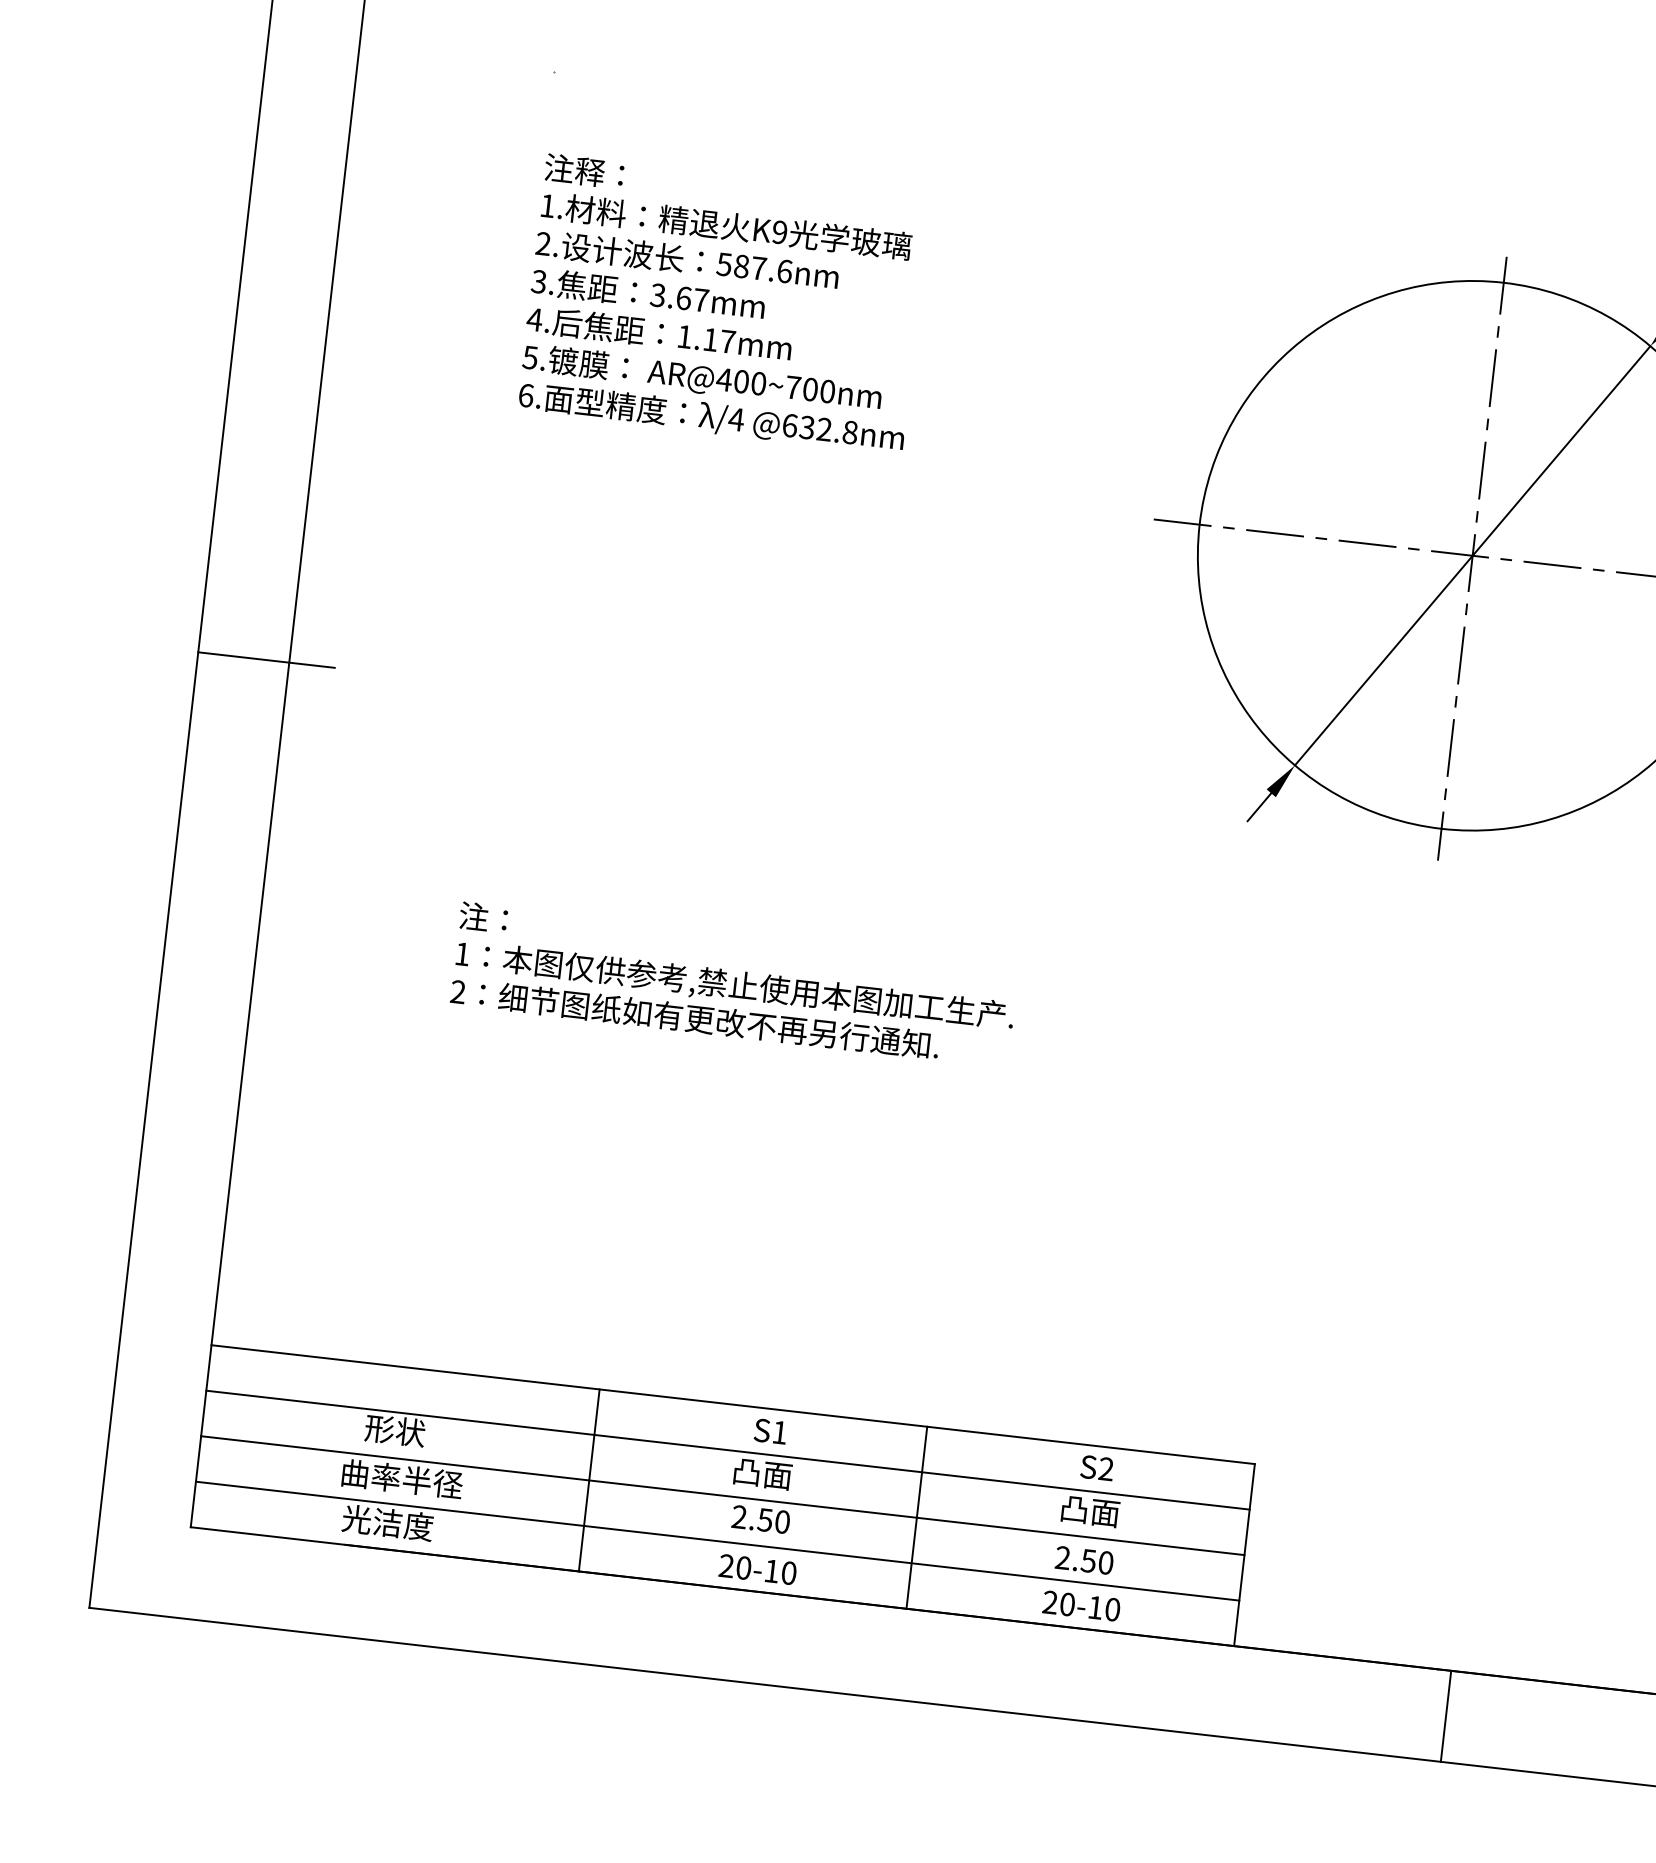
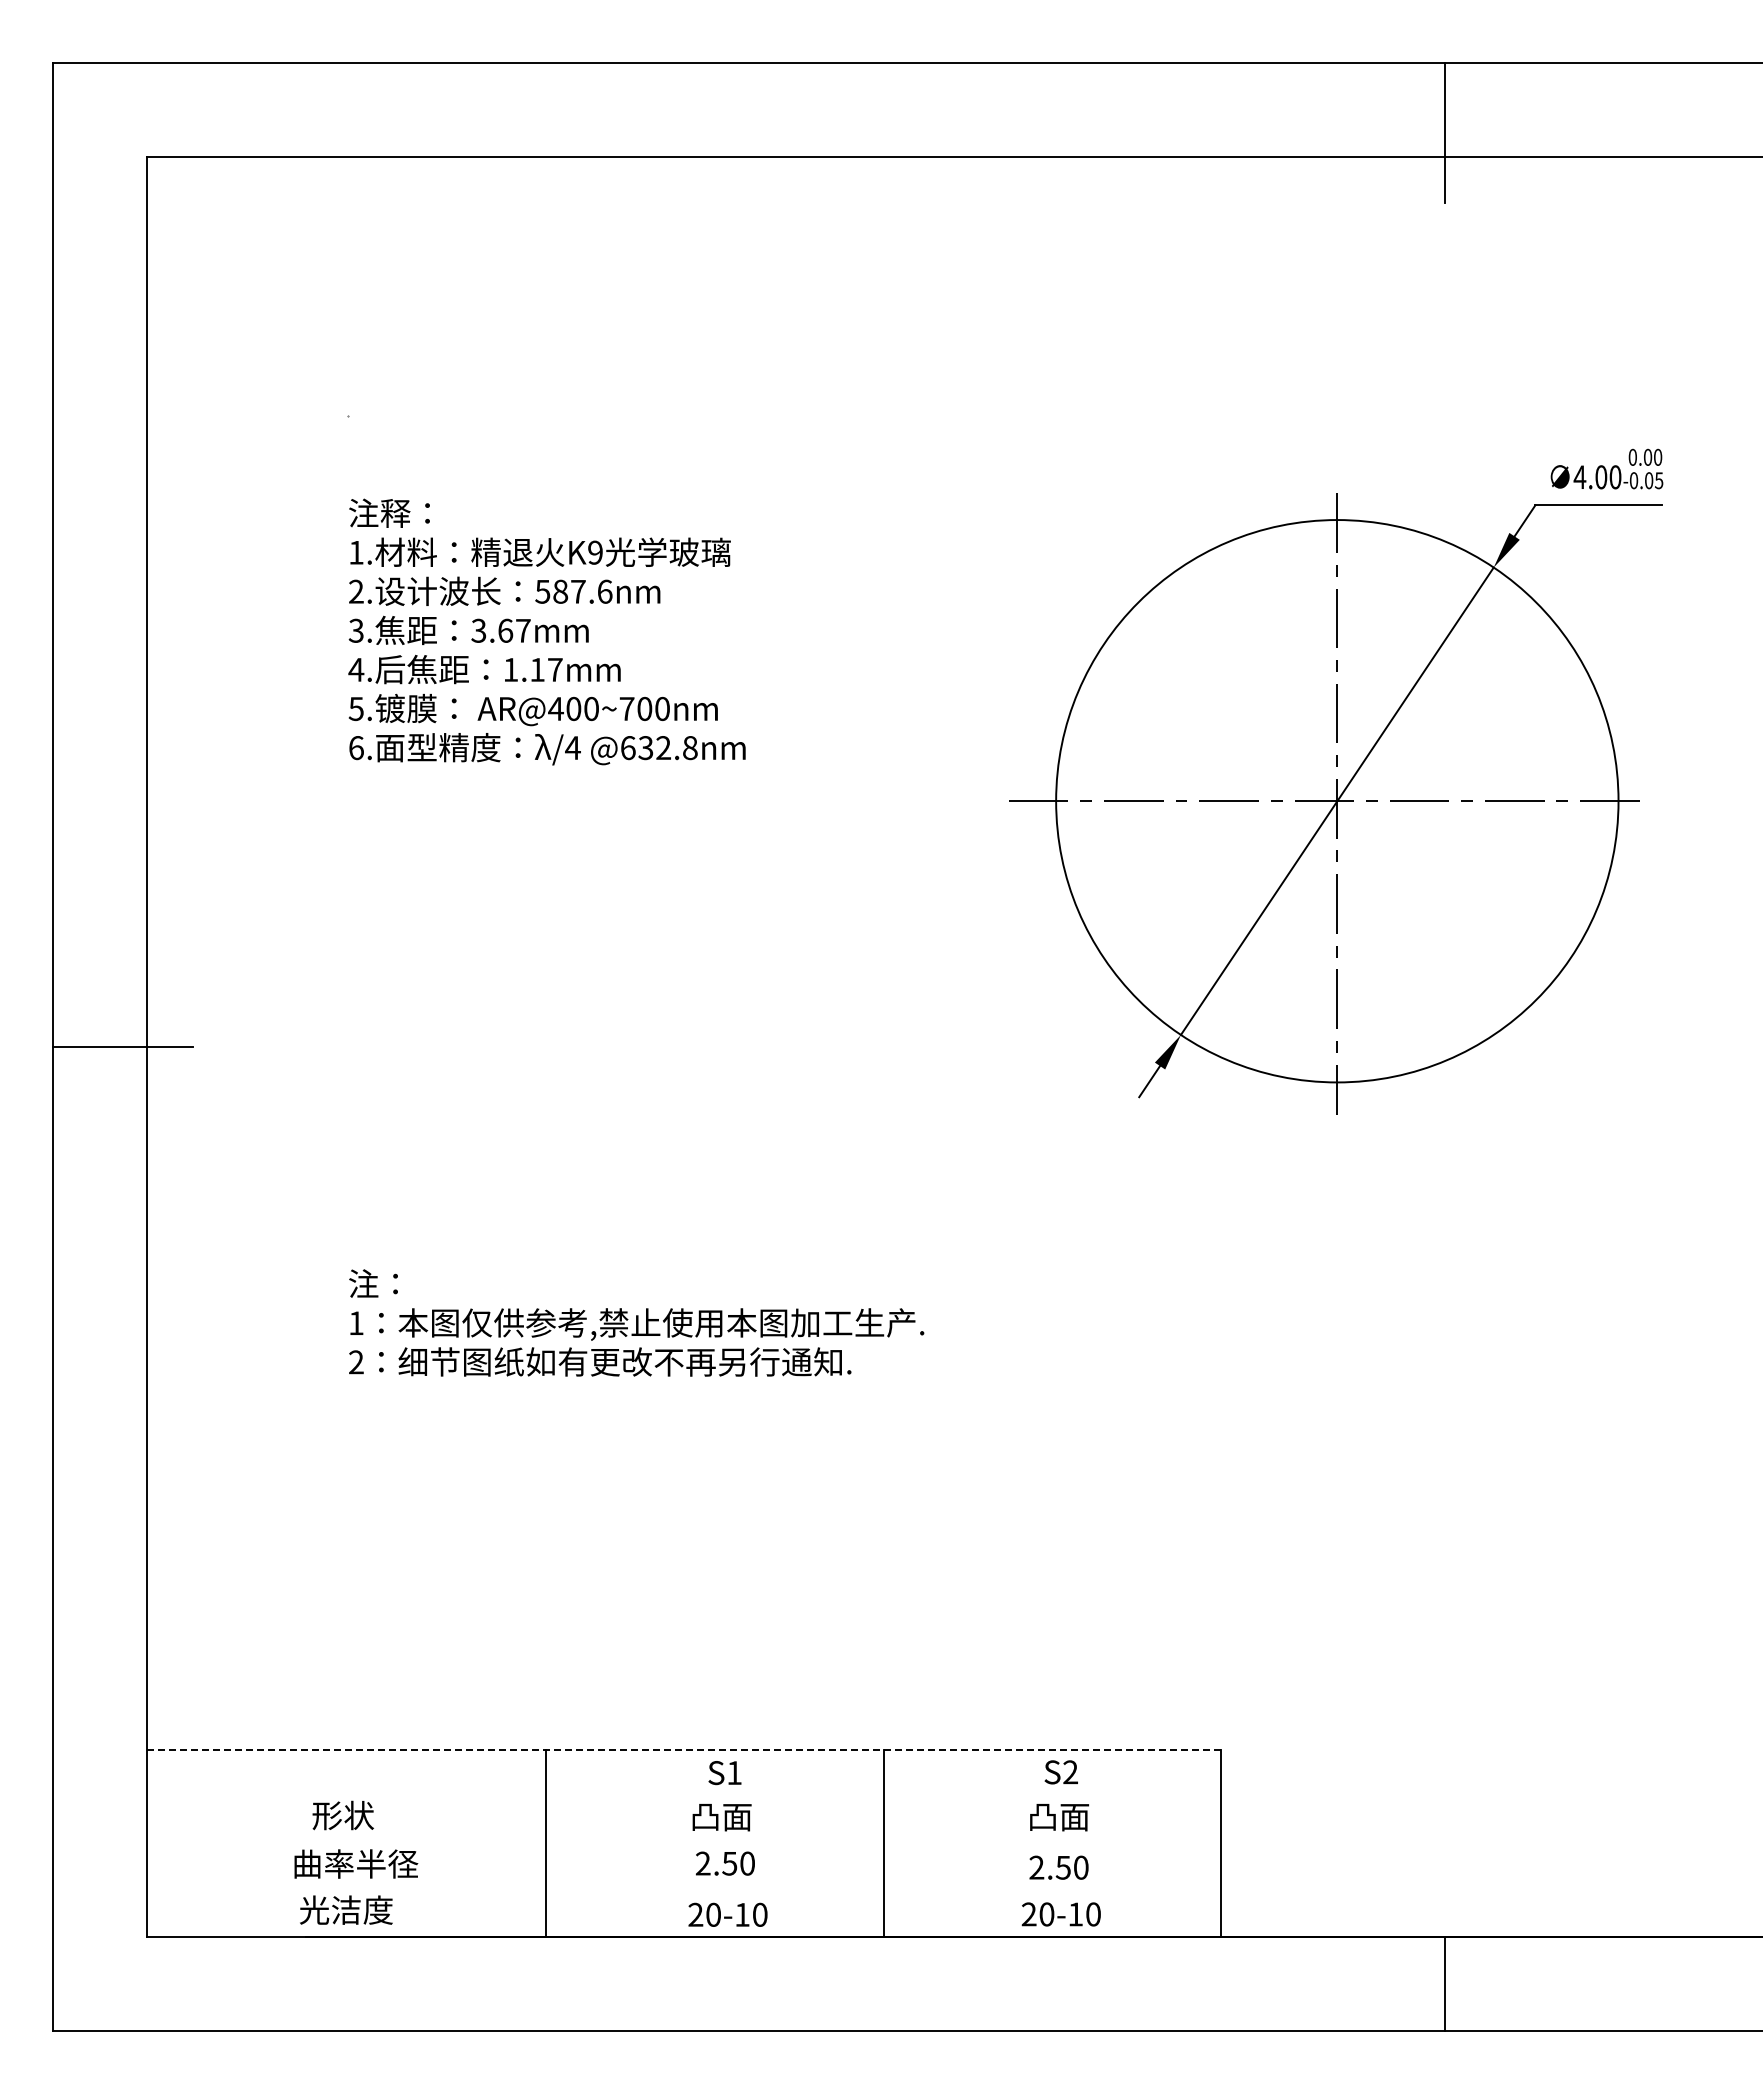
line: (733, 1404) -> (684, 1749), solid -> dashed
line: (727, 1449) -> (683, 1796), removed
line: (722, 1495) -> (683, 1843), removed
line: (717, 1541) -> (683, 1890), removed

